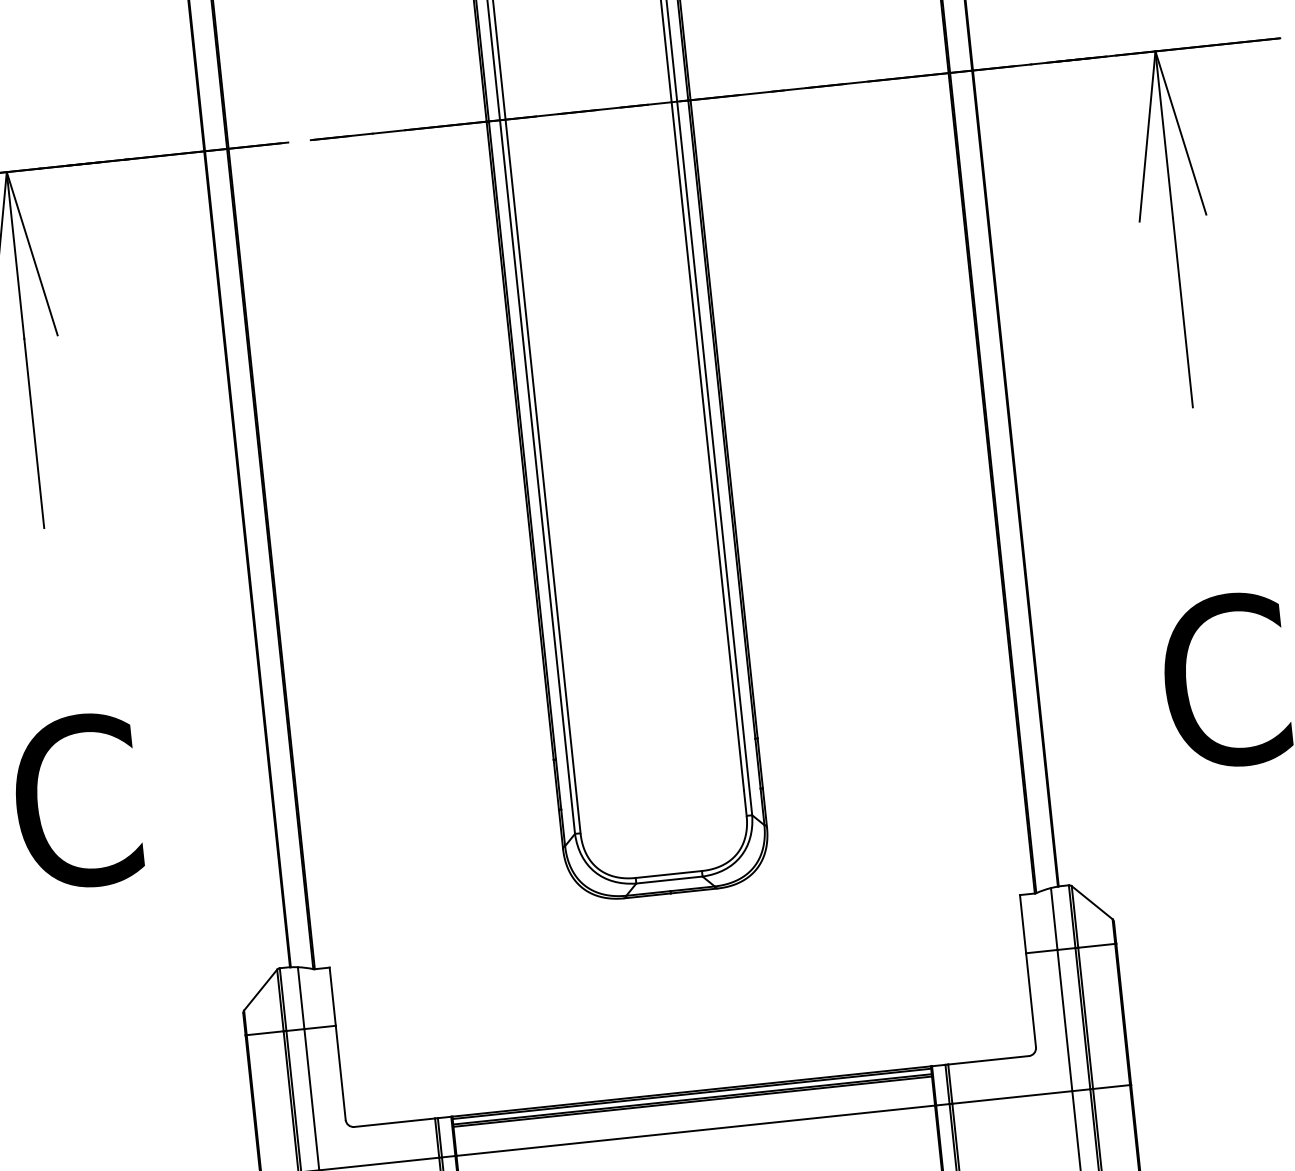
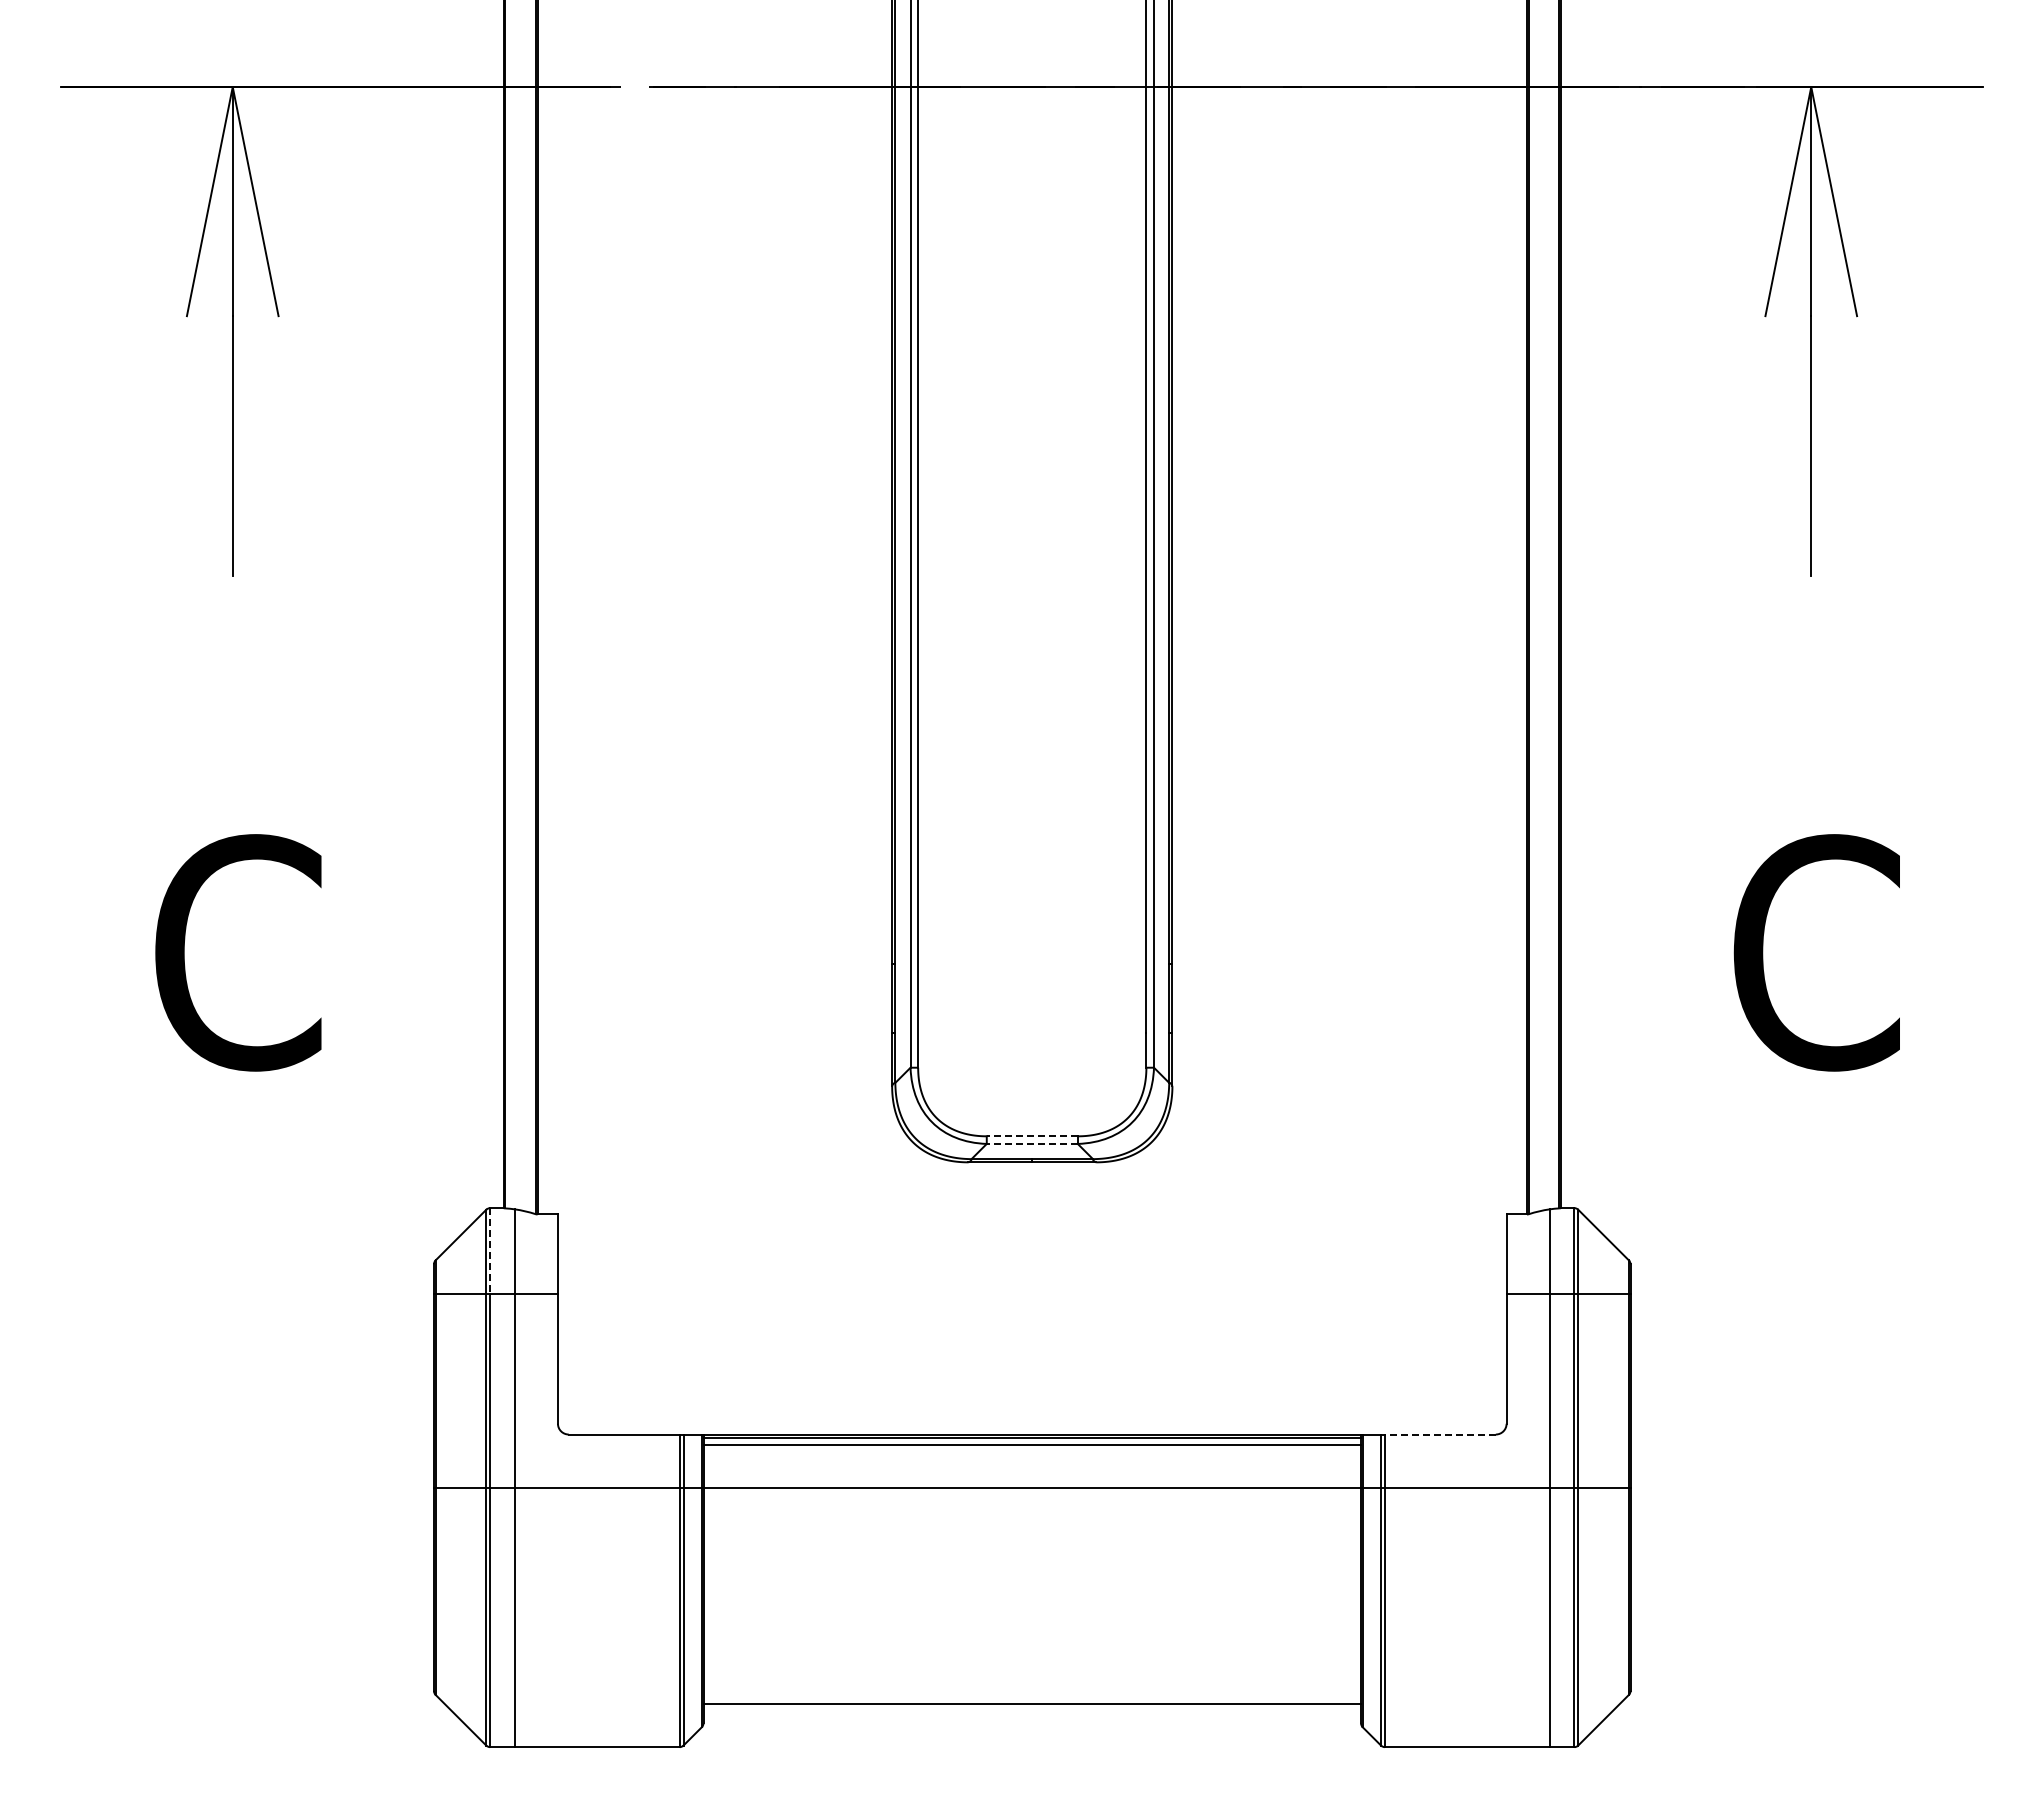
line: (669, 874) -> (1032, 1136), solid -> dashed
line: (669, 879) -> (1032, 1143), solid -> dashed
line: (283, 999) -> (490, 1251), solid -> dashed
line: (987, 1060) -> (1439, 1434), solid -> dashed
line: (692, 1101) -> (1032, 1448), removed

